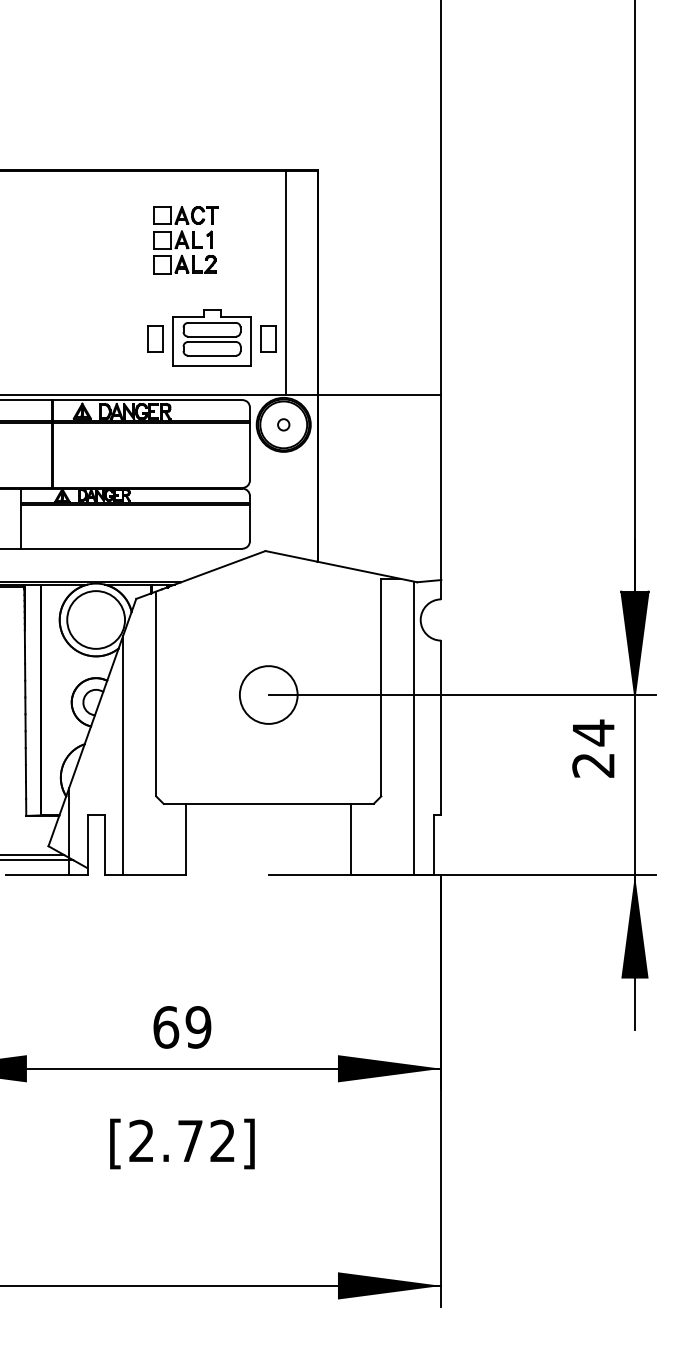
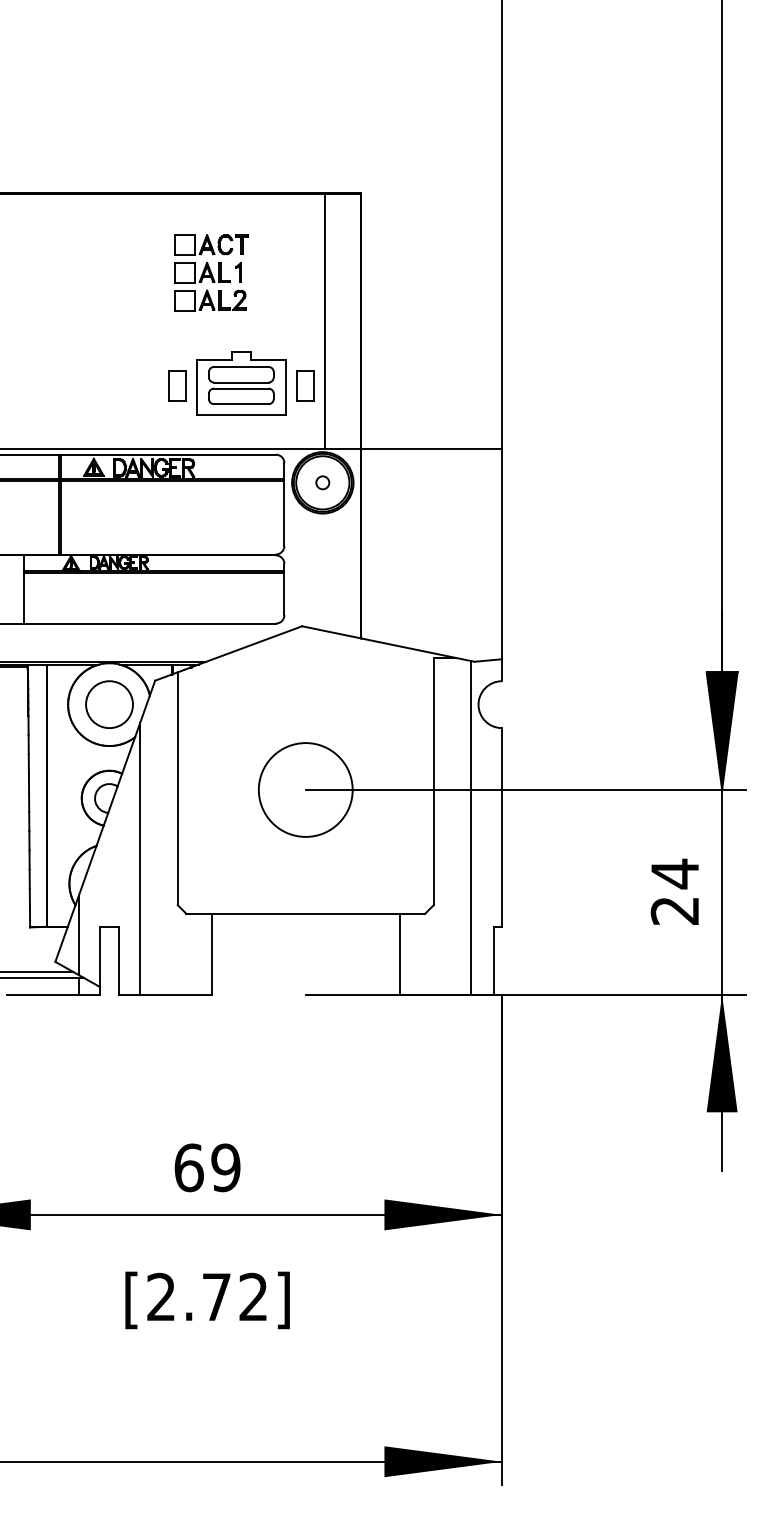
circle: (95, 619) -> (108, 704), size x0.71
circle: (268, 694) -> (305, 789), size x1.43
text: (593, 748) -> (674, 891), moved

